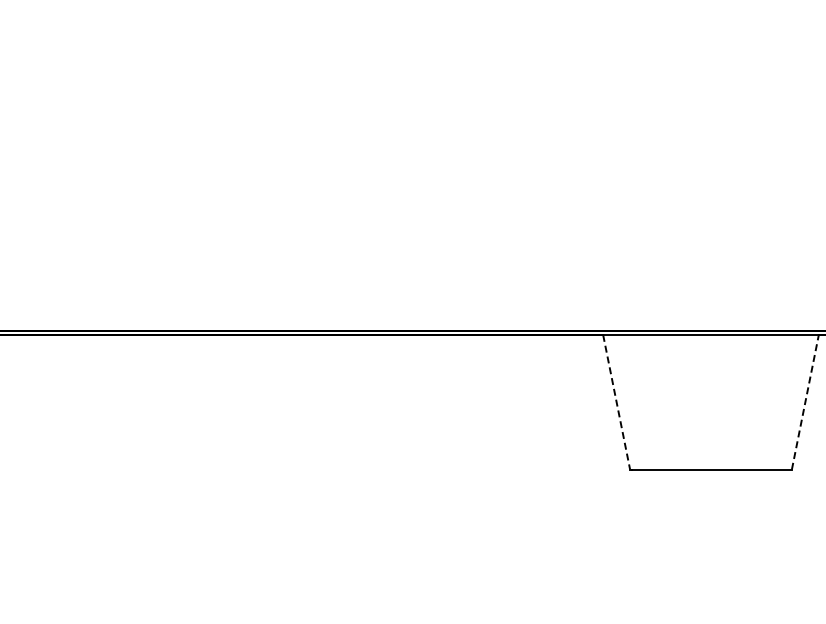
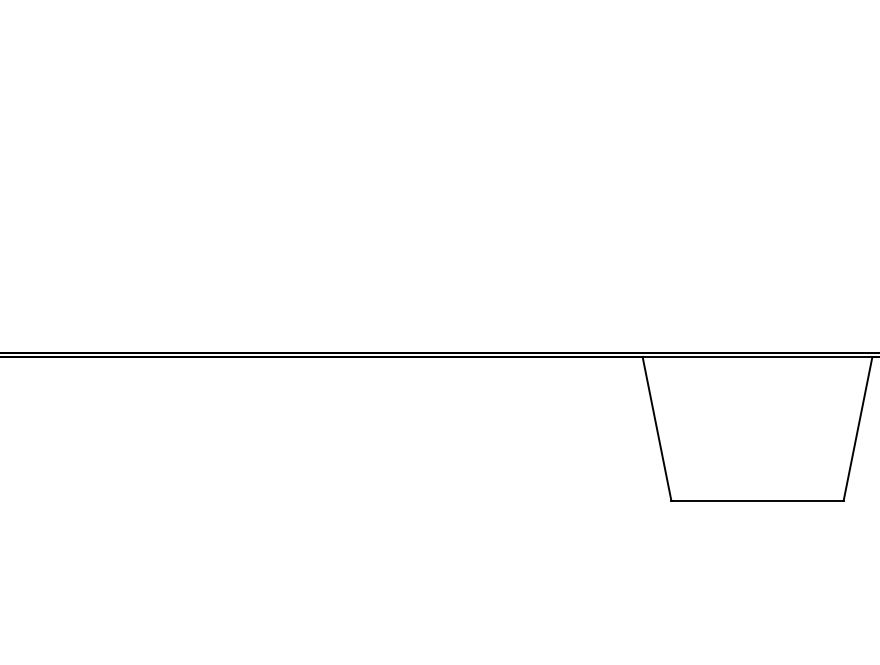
line: (616, 402) -> (656, 428), dashed -> solid
line: (805, 402) -> (858, 428), dashed -> solid

